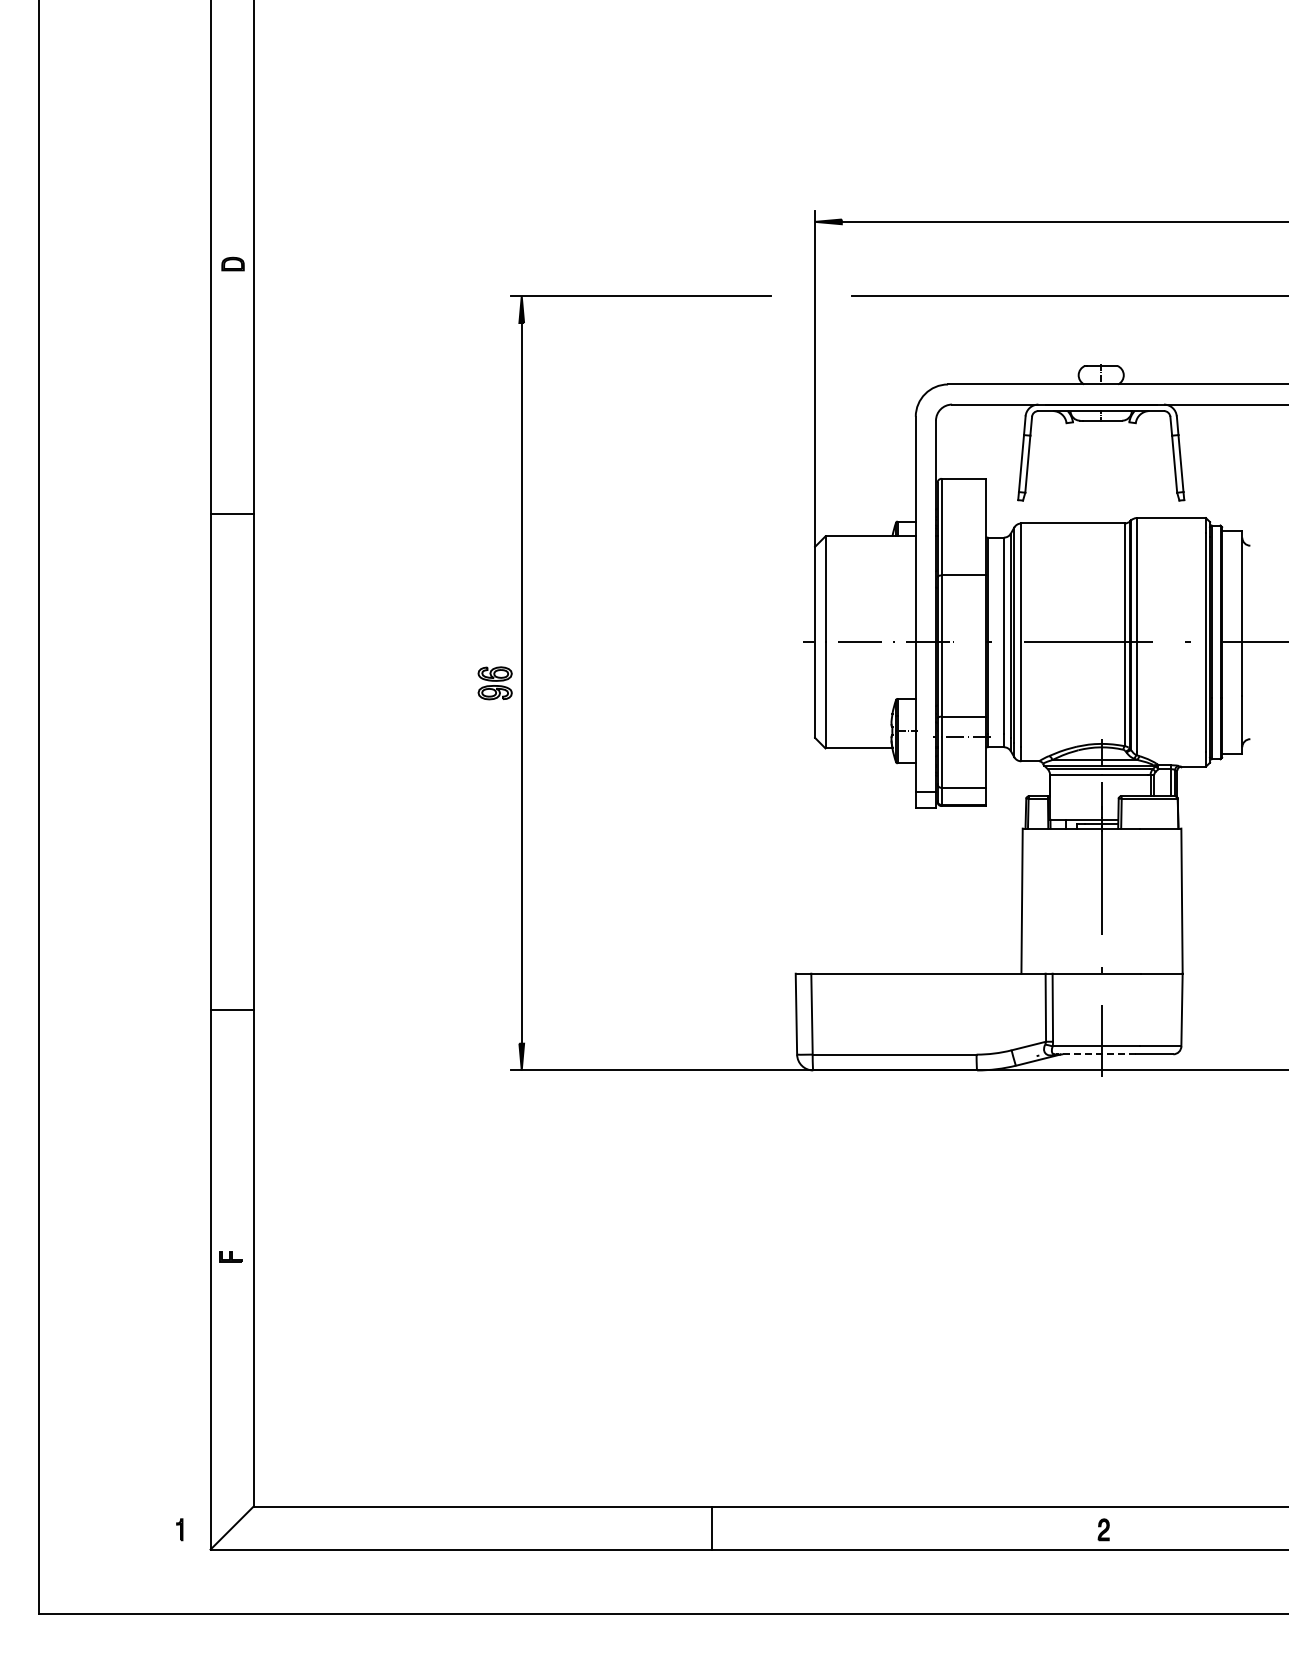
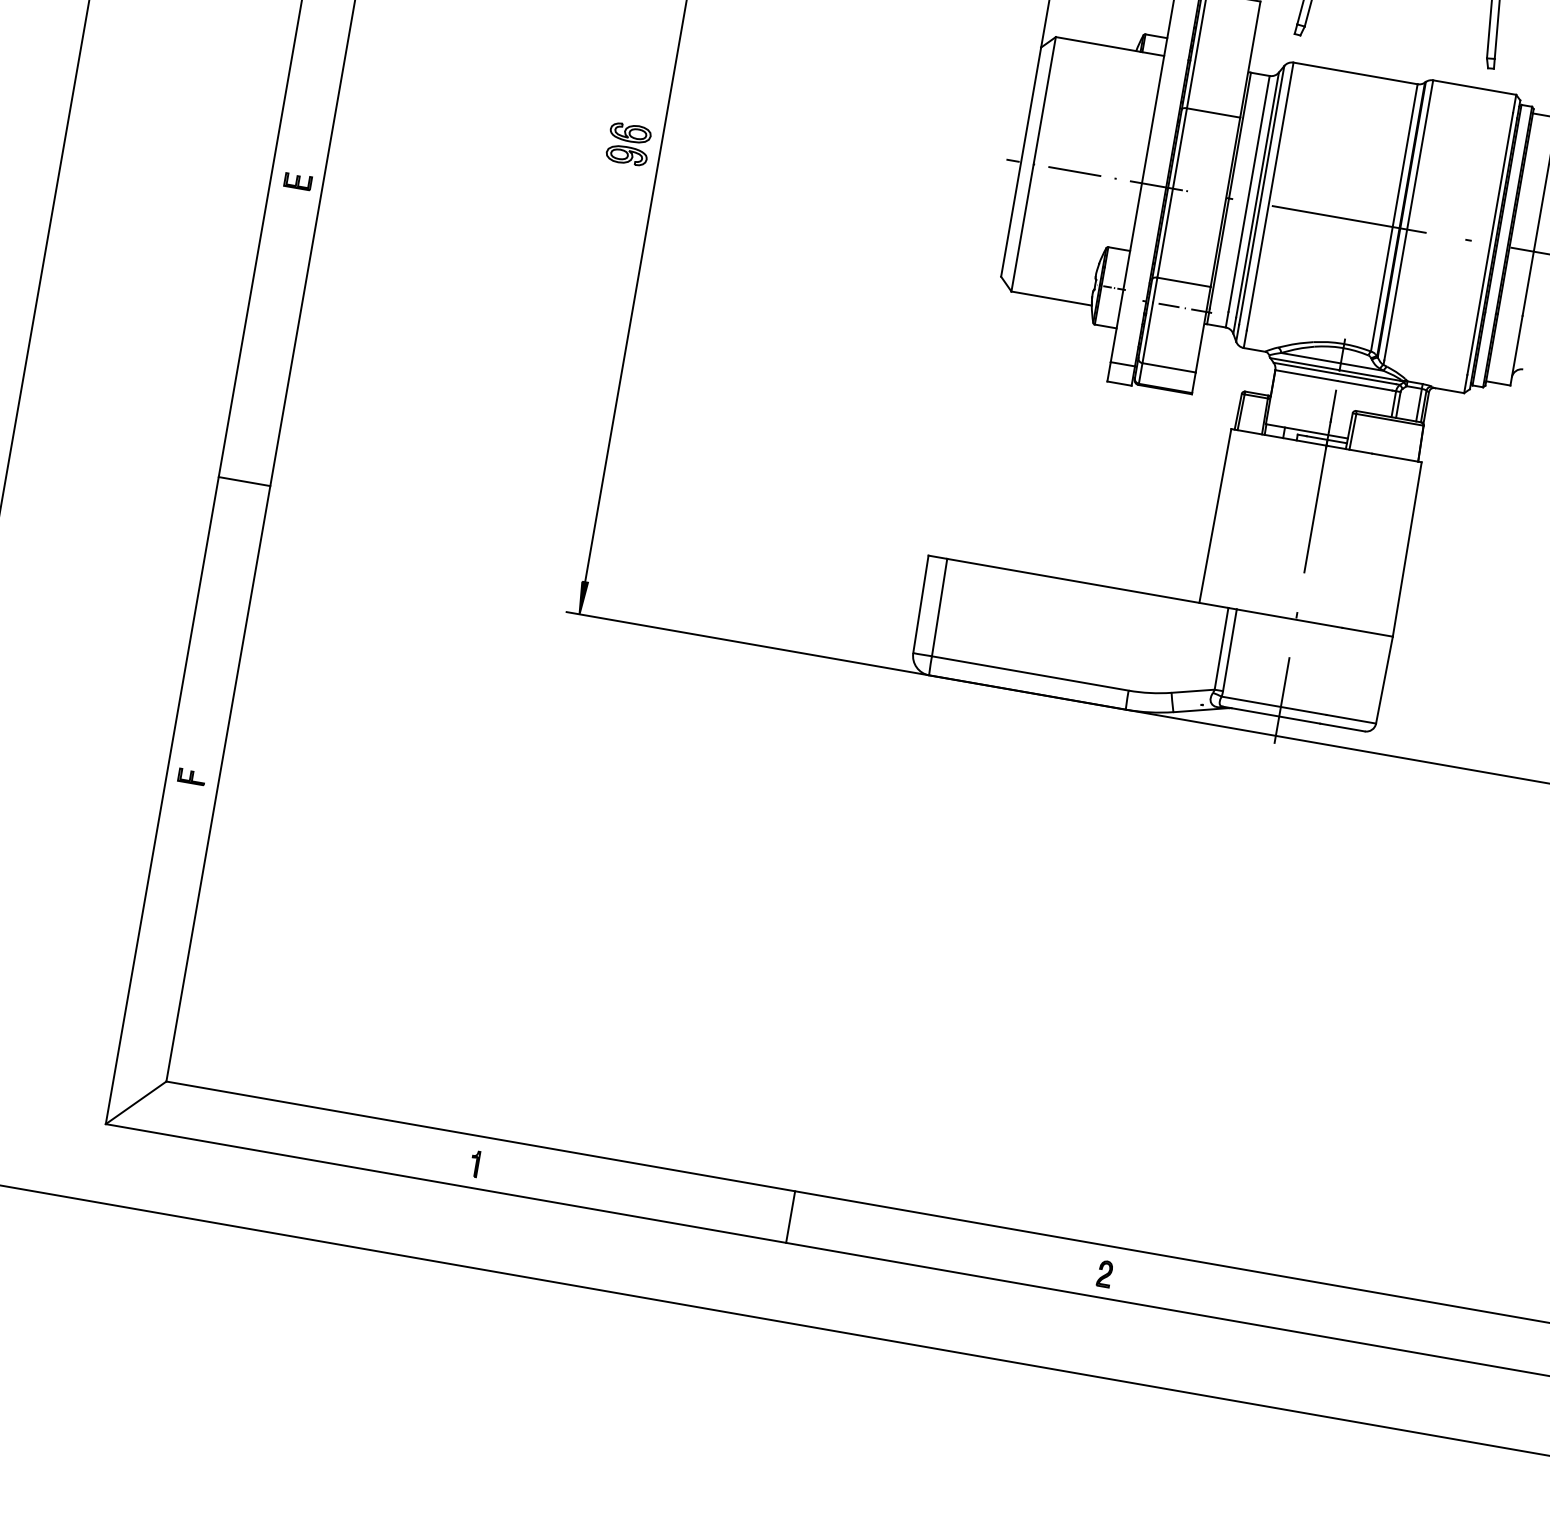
part: (232, 760) -> (297, 181), added
line: (1095, 1054) -> (1271, 715), dashed -> solid
line: (711, 1527) -> (790, 1216), moved
part: (179, 1529) -> (474, 1163), moved
part: (1103, 1529) -> (1104, 1273), moved

